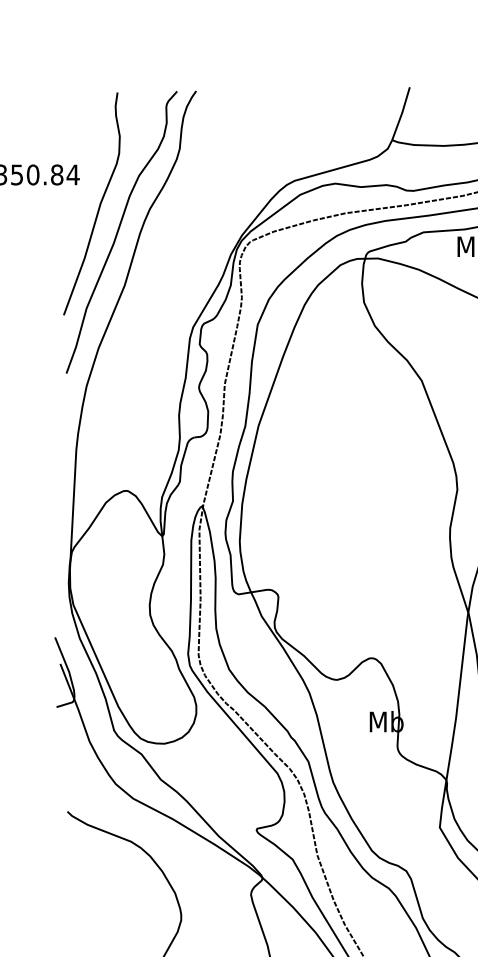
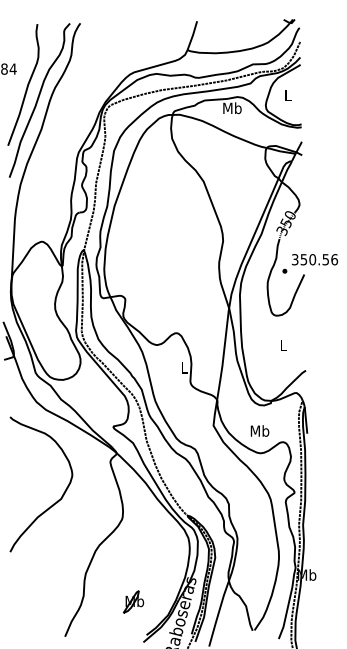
text: (386, 721) -> (184, 367), Mb -> L

